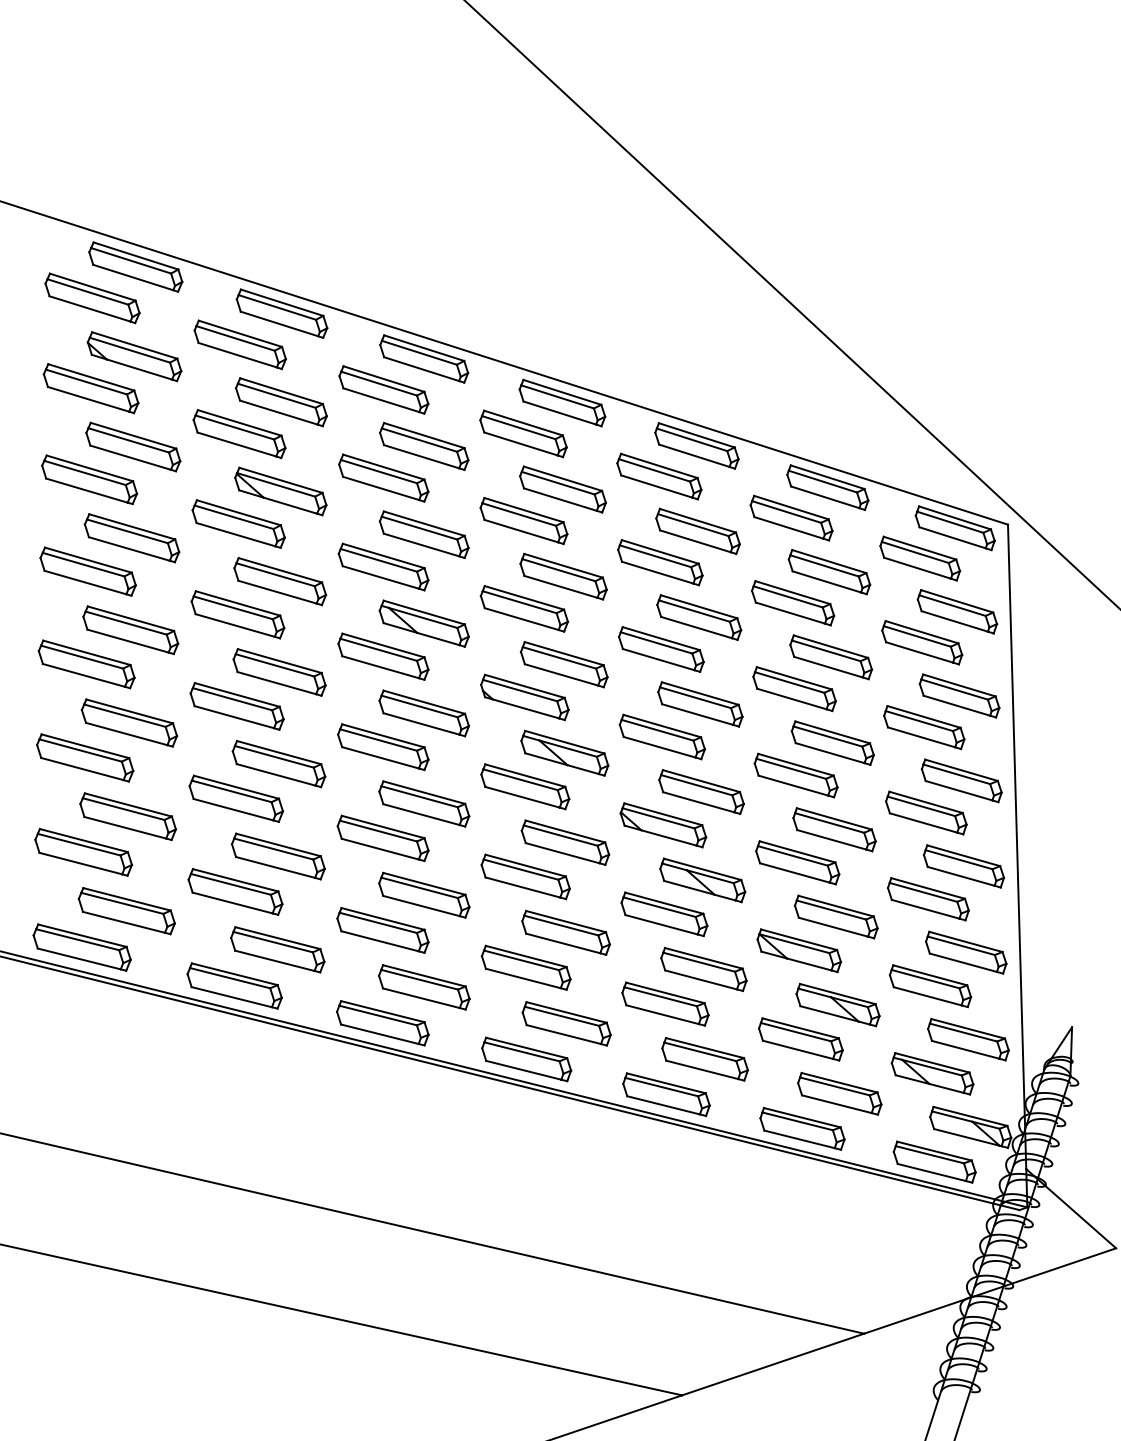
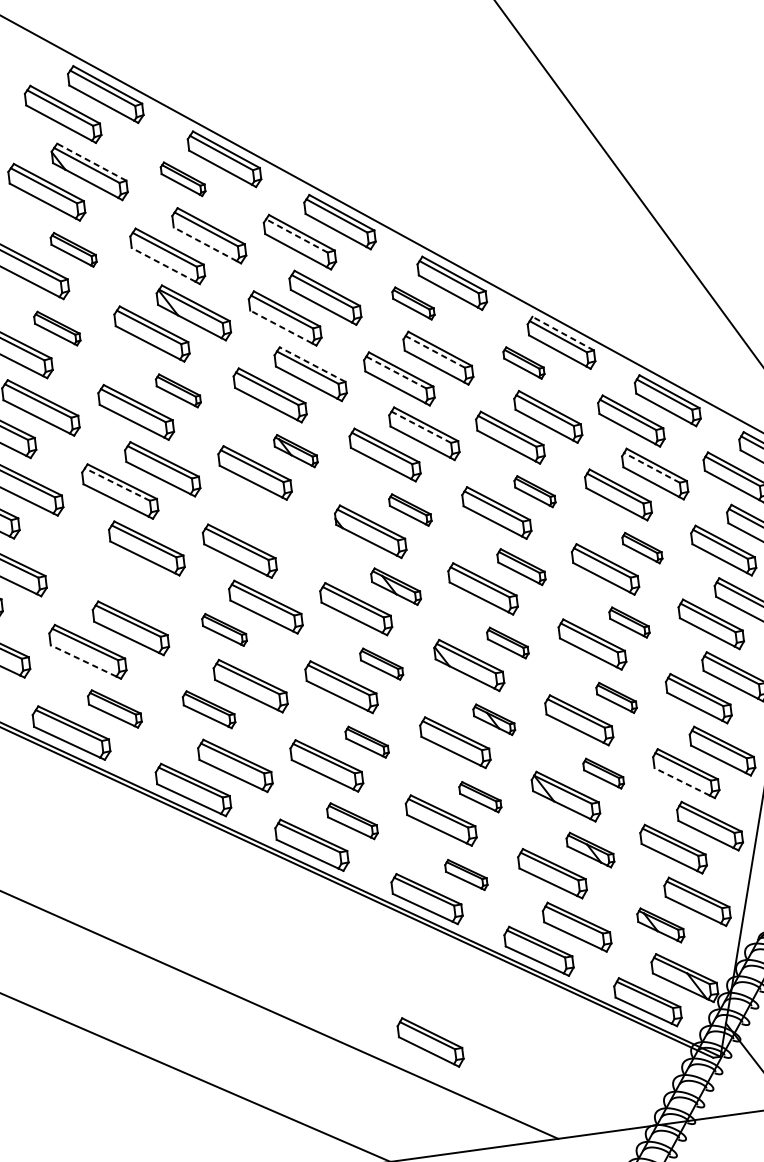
part: (239, 344) -> (182, 178), size x0.6
line: (134, 345) -> (91, 162), solid -> dashed
line: (379, 383) -> (297, 235), solid -> dashed
line: (278, 412) -> (205, 244), solid -> dashed
part: (523, 433) -> (413, 303), size x0.6
line: (696, 435) -> (562, 333), solid -> dashed
line: (236, 444) -> (163, 264), solid -> dashed
part: (133, 446) -> (73, 249), size x0.6
part: (659, 476) -> (524, 363), size x0.6
line: (557, 483) -> (434, 352), solid -> dashed
line: (381, 488) -> (281, 327), solid -> dashed
line: (518, 514) -> (395, 372), solid -> dashed
line: (423, 523) -> (312, 364), solid -> dashed
part: (131, 538) -> (56, 328), size x0.6
line: (824, 565) -> (651, 467), solid -> dashed
line: (558, 570) -> (420, 427), solid -> dashed
part: (280, 581) -> (178, 390), size x0.6
part: (699, 617) -> (535, 491), size x0.6
part: (423, 623) -> (295, 450), size x0.6
part: (830, 657) -> (641, 548), size x0.6
part: (564, 664) -> (410, 509), size x0.6
line: (232, 699) -> (117, 484), solid -> dashed
part: (700, 704) -> (521, 567), size x0.7
part: (423, 713) -> (280, 528), removed
part: (832, 742) -> (629, 622), size x0.6
part: (564, 752) -> (395, 586), size x0.7
part: (701, 791) -> (507, 642), size x0.6
part: (236, 798) -> (104, 571), removed
part: (834, 829) -> (616, 697), size x0.6
part: (382, 837) -> (224, 629), size x0.6
part: (565, 842) -> (381, 664), size x0.6
part: (702, 880) -> (493, 719), size x0.6
line: (232, 902) -> (83, 660), solid -> dashed
line: (925, 909) -> (682, 782), solid -> dashed
part: (836, 916) -> (603, 773), size x0.6
part: (382, 930) -> (208, 709), size x0.7
part: (565, 932) -> (366, 741), size x0.6
part: (277, 949) -> (114, 708), size x0.7
part: (703, 969) -> (479, 796), size x0.6
part: (837, 1004) -> (590, 849), size x0.7
part: (566, 1023) -> (352, 820), size x0.7
part: (704, 1059) -> (465, 874), size x0.6
part: (932, 1073) -> (660, 925), size x0.7
part: (701, 1253) -> (430, 1042), added

